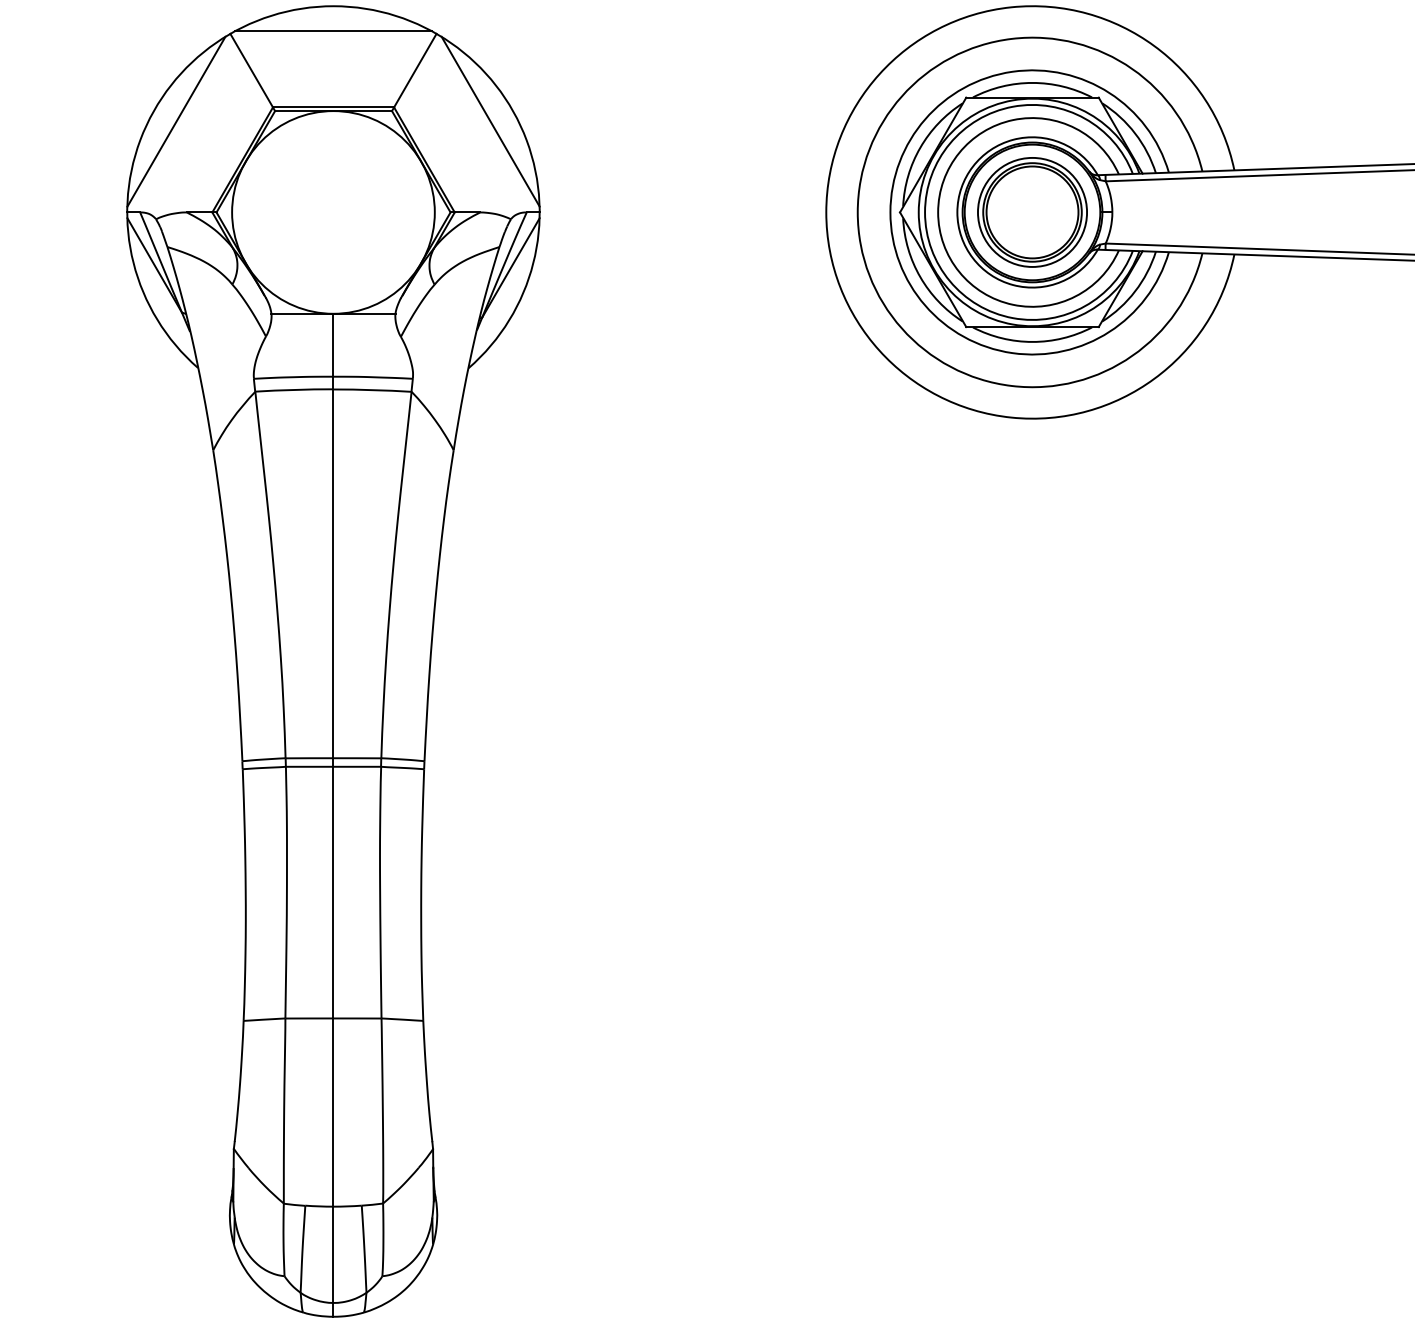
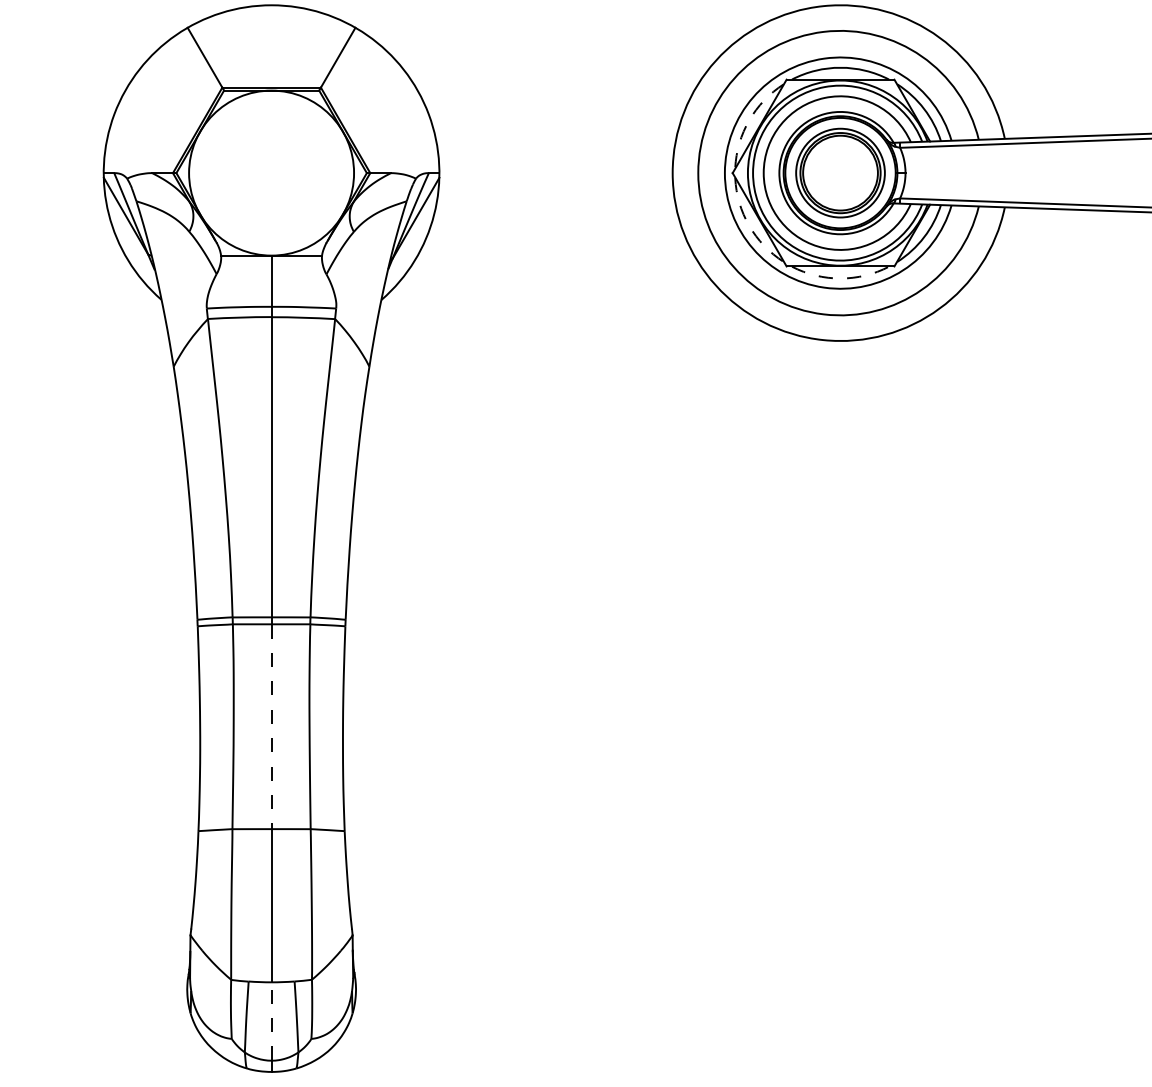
line: (333, 31) -> (271, 25), removed
line: (176, 121) -> (143, 99), removed
line: (490, 121) -> (399, 99), removed
arc: (920, 147) -> (749, 120), solid -> dashed
arc: (920, 277) -> (749, 226), solid -> dashed
arc: (1032, 341) -> (840, 278), solid -> dashed
line: (333, 892) -> (271, 726), solid -> dashed
line: (333, 1254) -> (271, 1021), solid -> dashed

